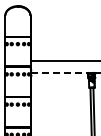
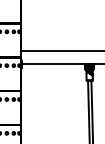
line: (61, 72) -> (55, 63), dashed -> solid

